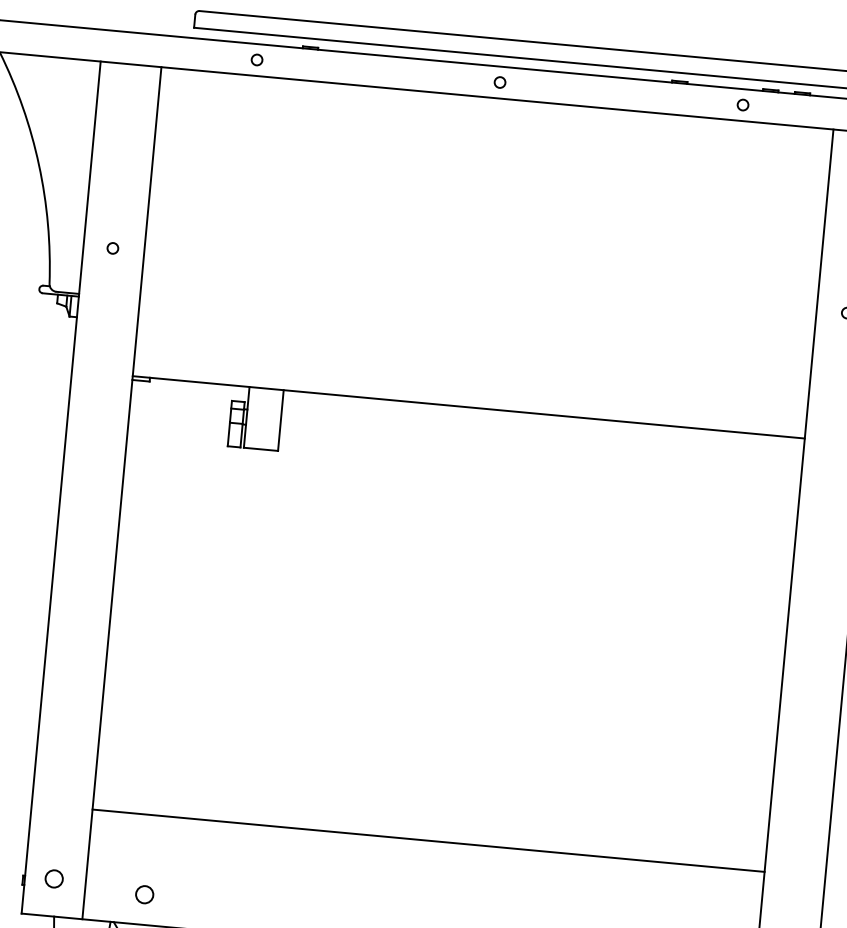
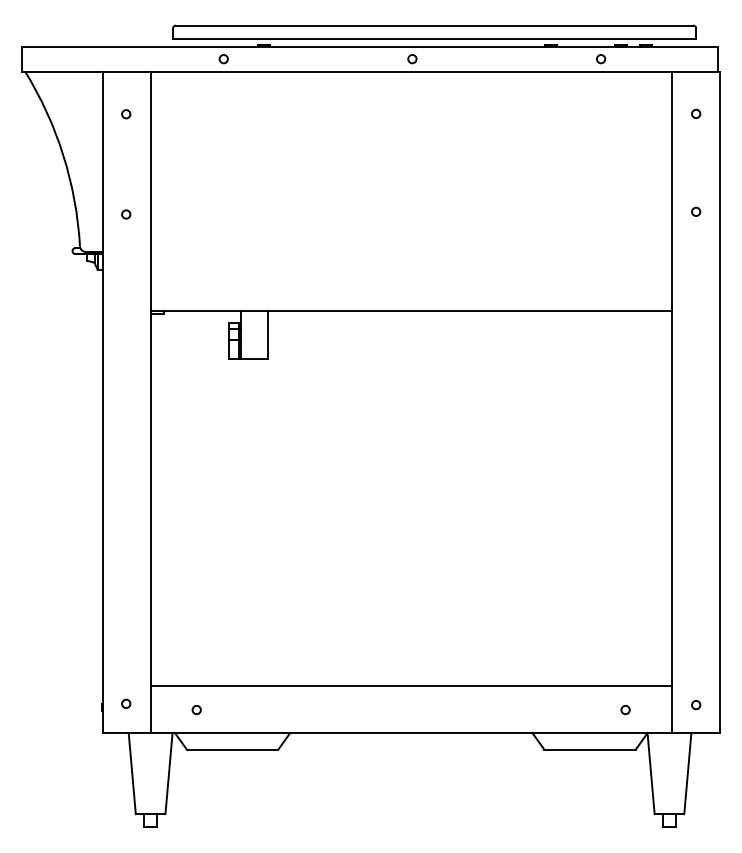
circle: (125, 119) -> (126, 114), added
line: (428, 840) -> (411, 685), moved
circle: (54, 878) -> (126, 703), size x0.62
circle: (144, 895) -> (196, 710), size x0.62

